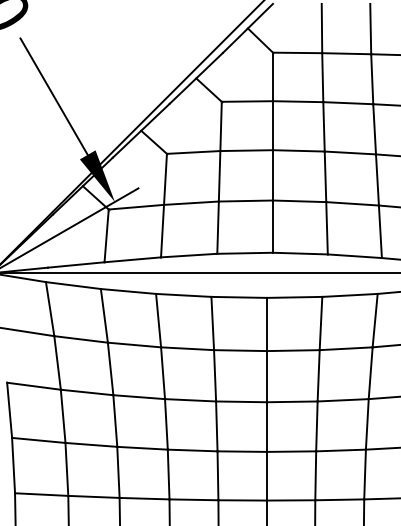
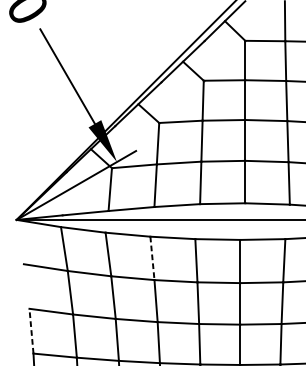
line: (158, 320) -> (152, 258), solid -> dashed
line: (9, 410) -> (31, 331), solid -> dashed

